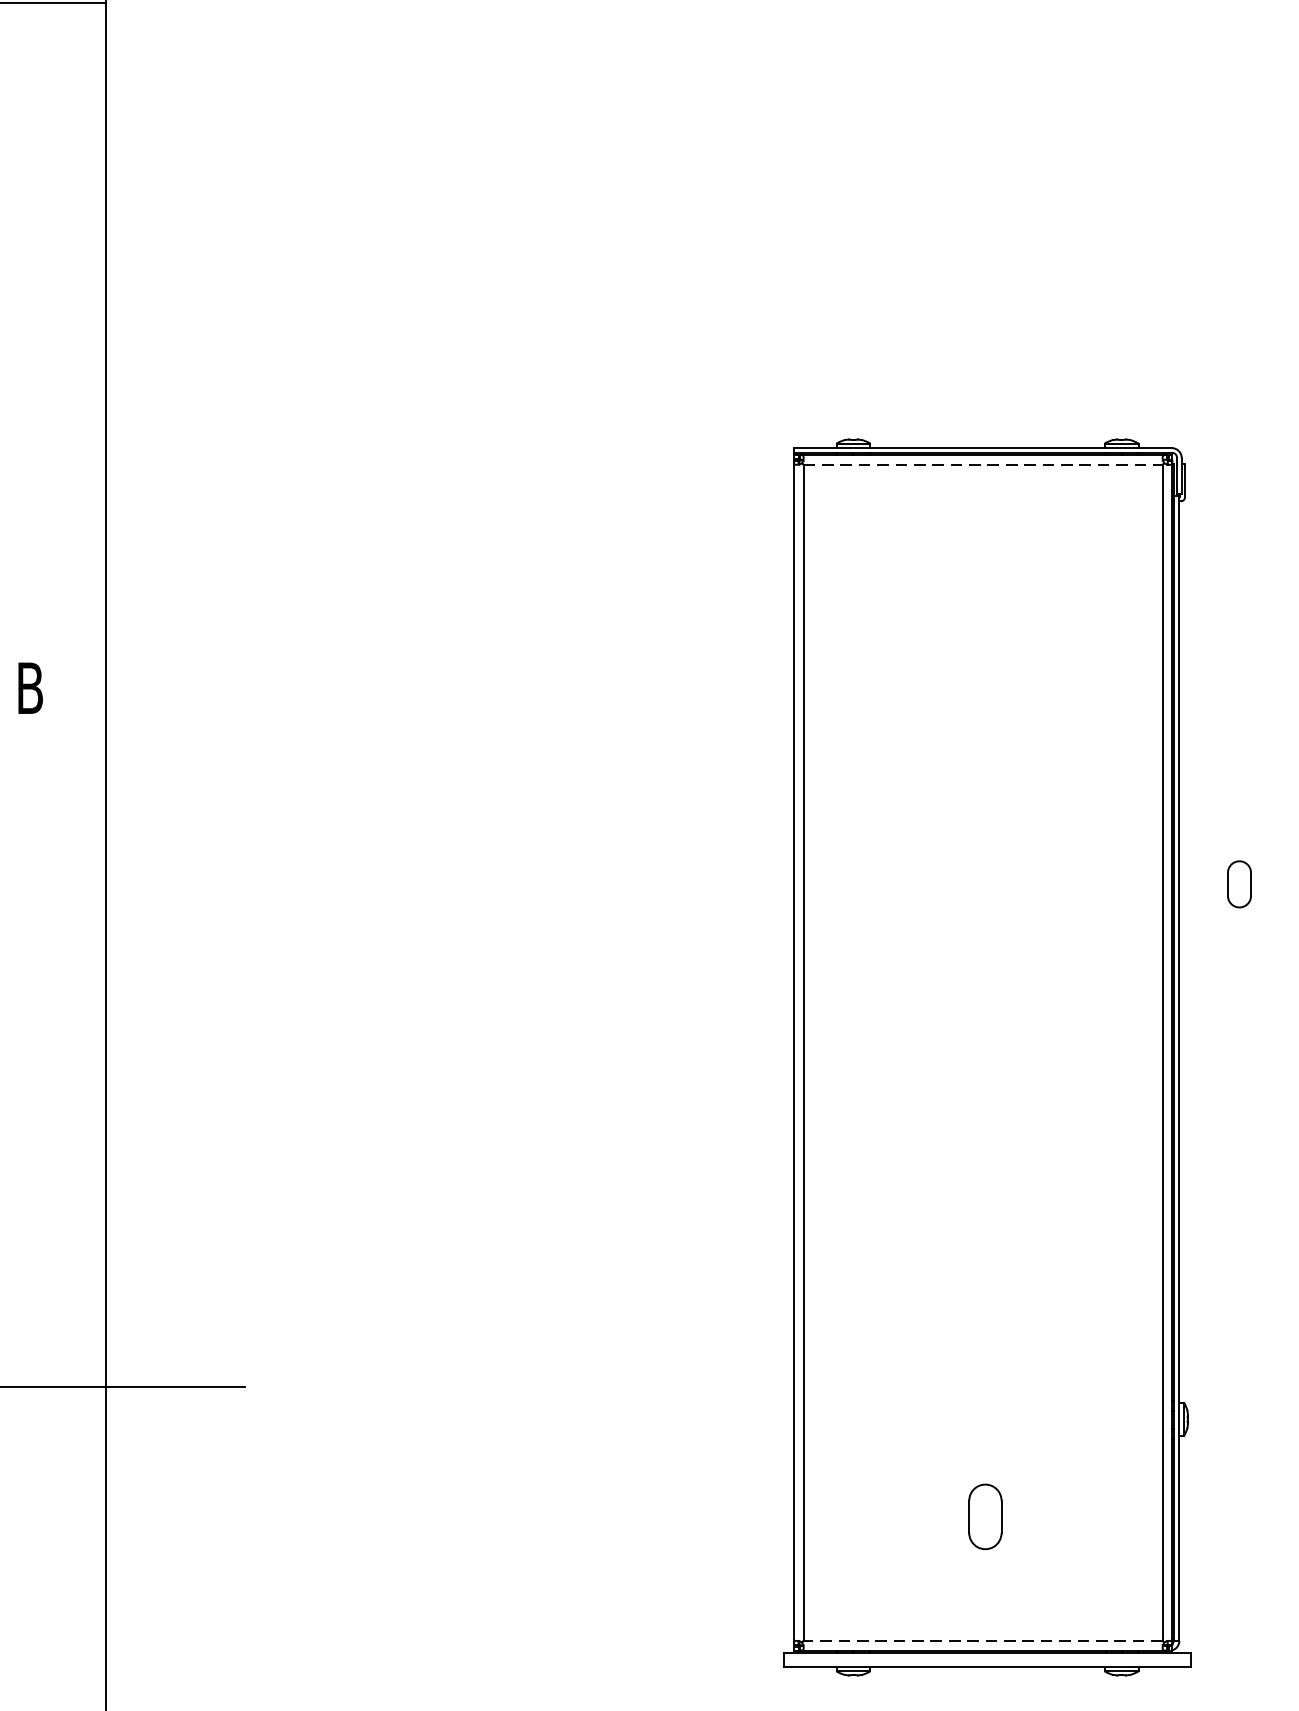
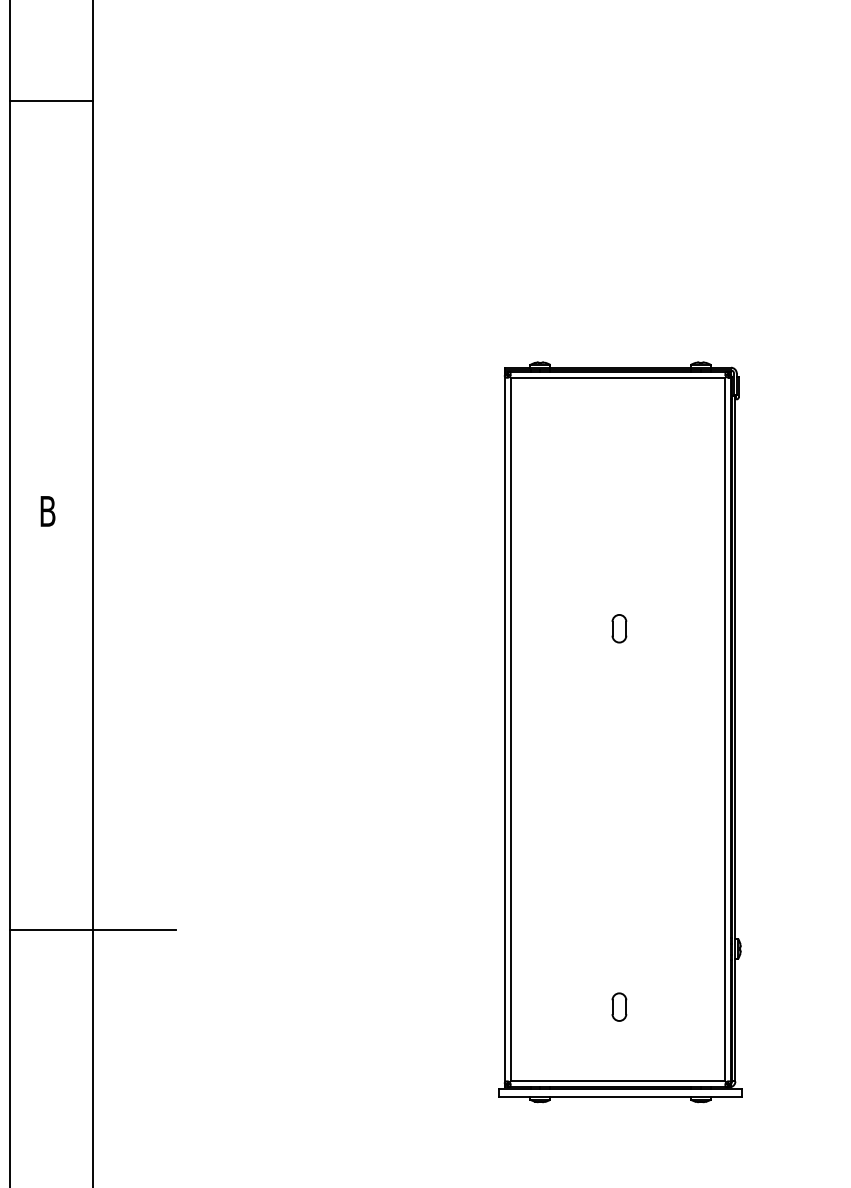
line: (983, 464) -> (618, 377), dashed -> solid
part: (1239, 883) -> (619, 628), moved
part: (985, 1515) -> (619, 1006), size x0.71
line: (982, 1640) -> (617, 1081), dashed -> solid

